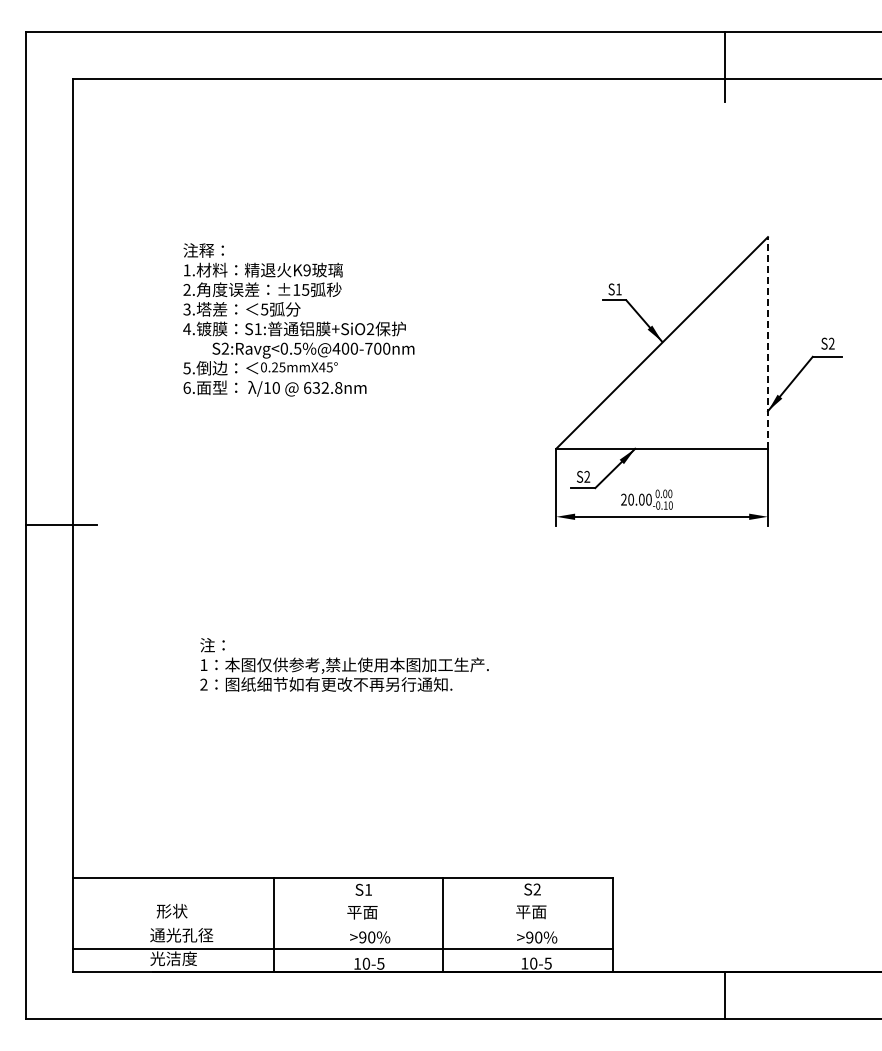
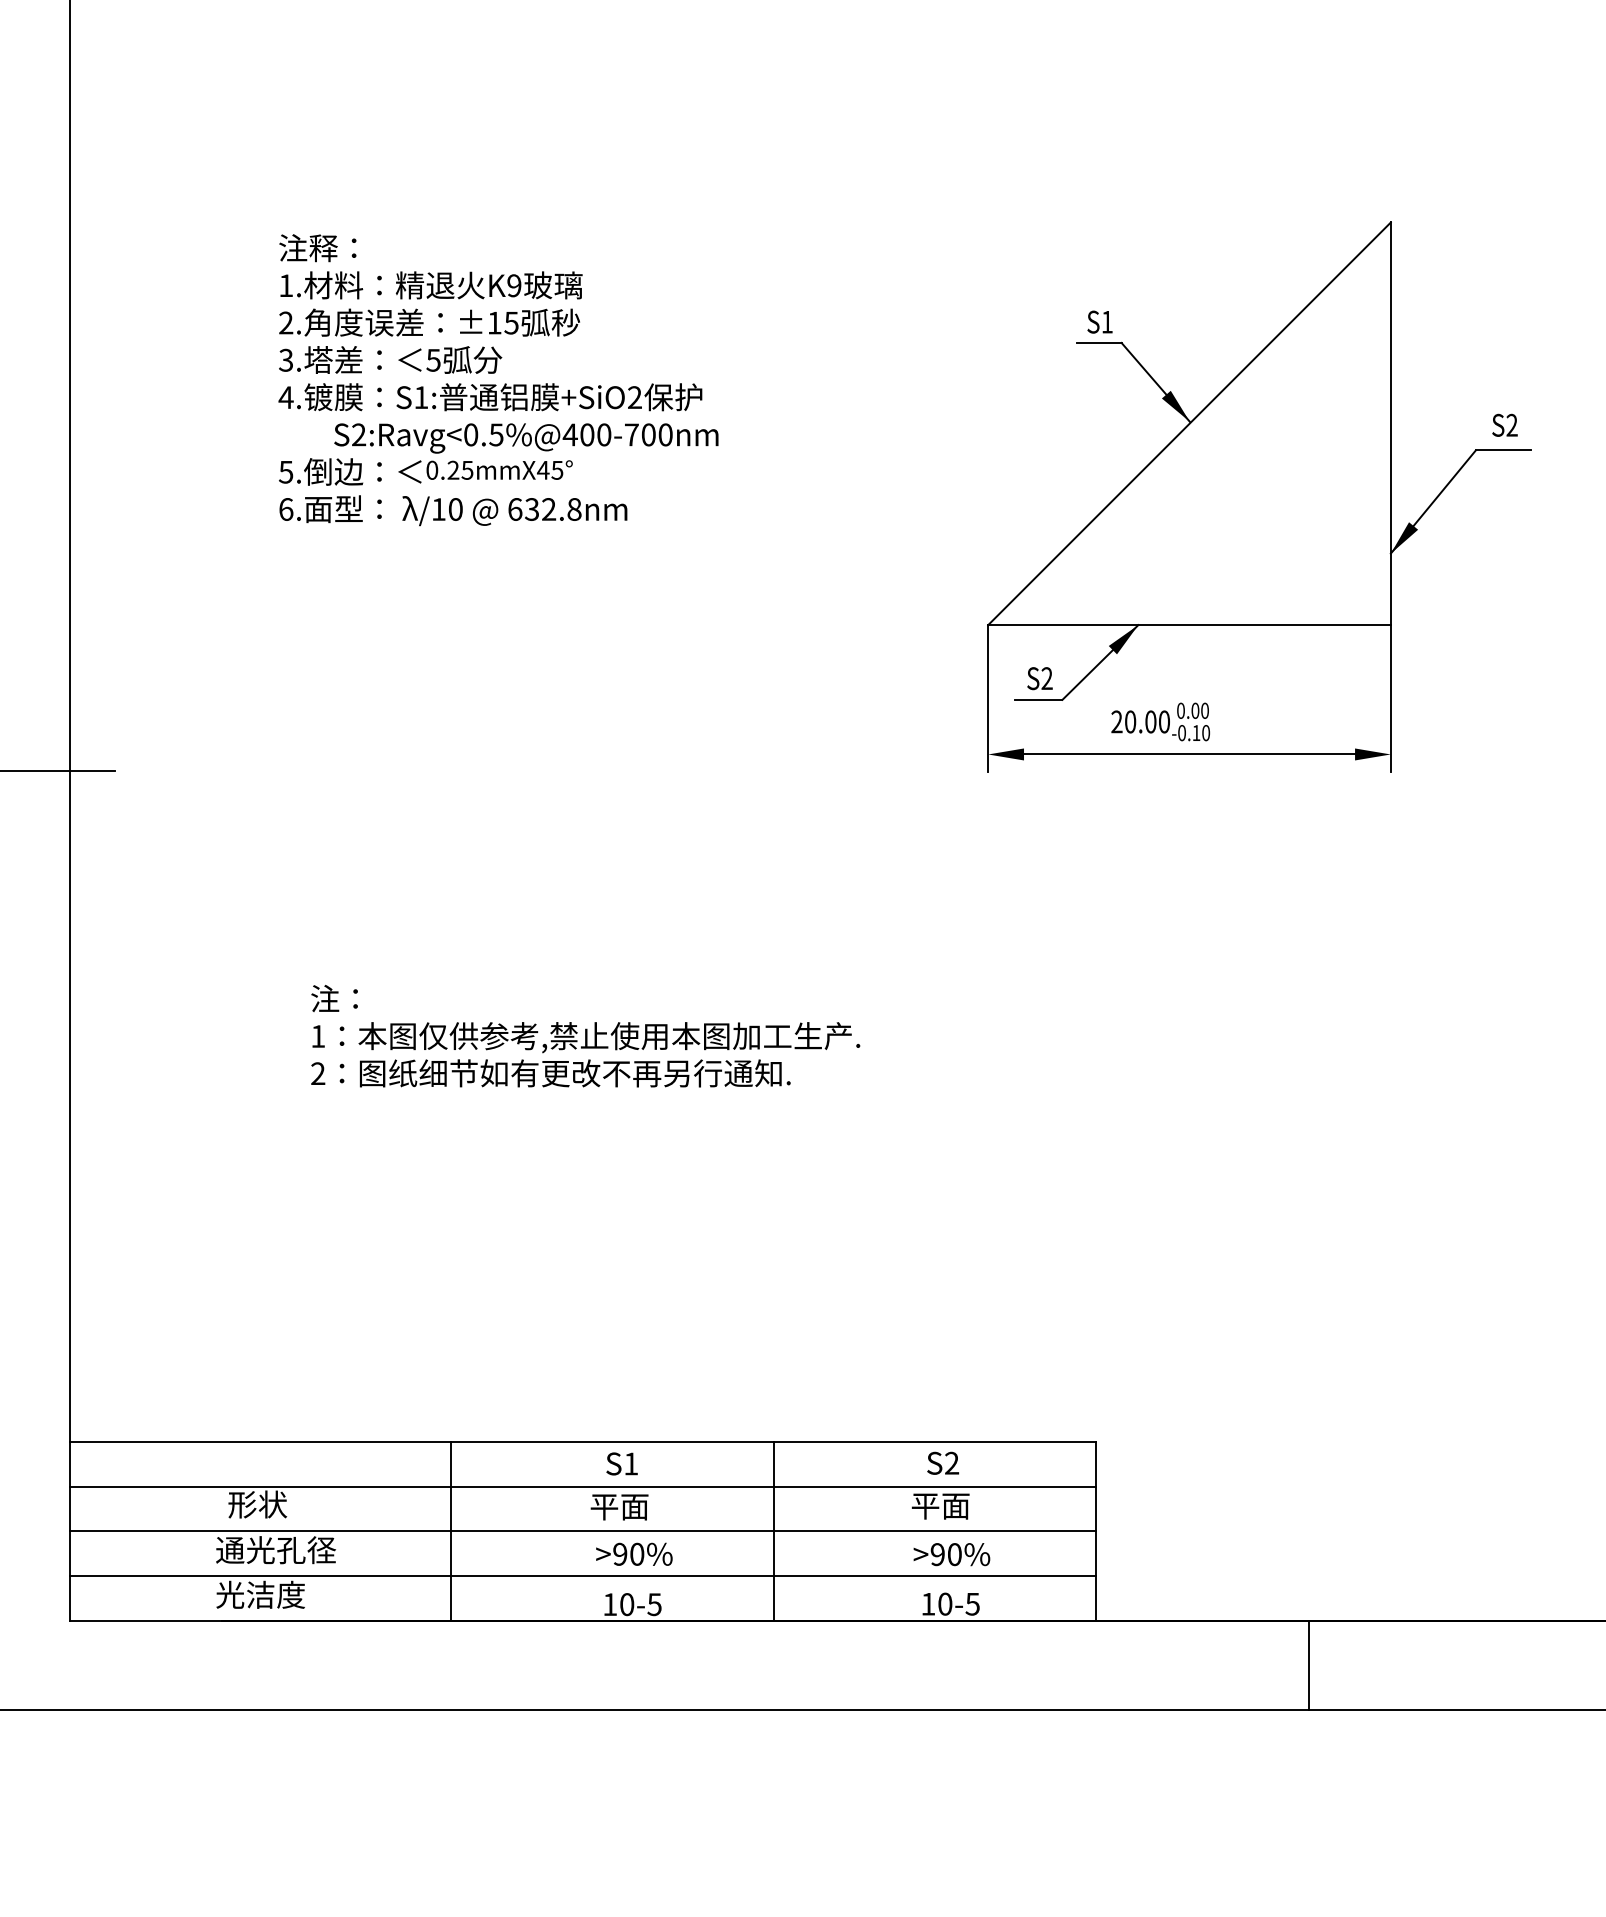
line: (767, 342) -> (1389, 422), dashed -> solid
line: (342, 901) -> (581, 1486), added
line: (342, 925) -> (581, 1531), added

